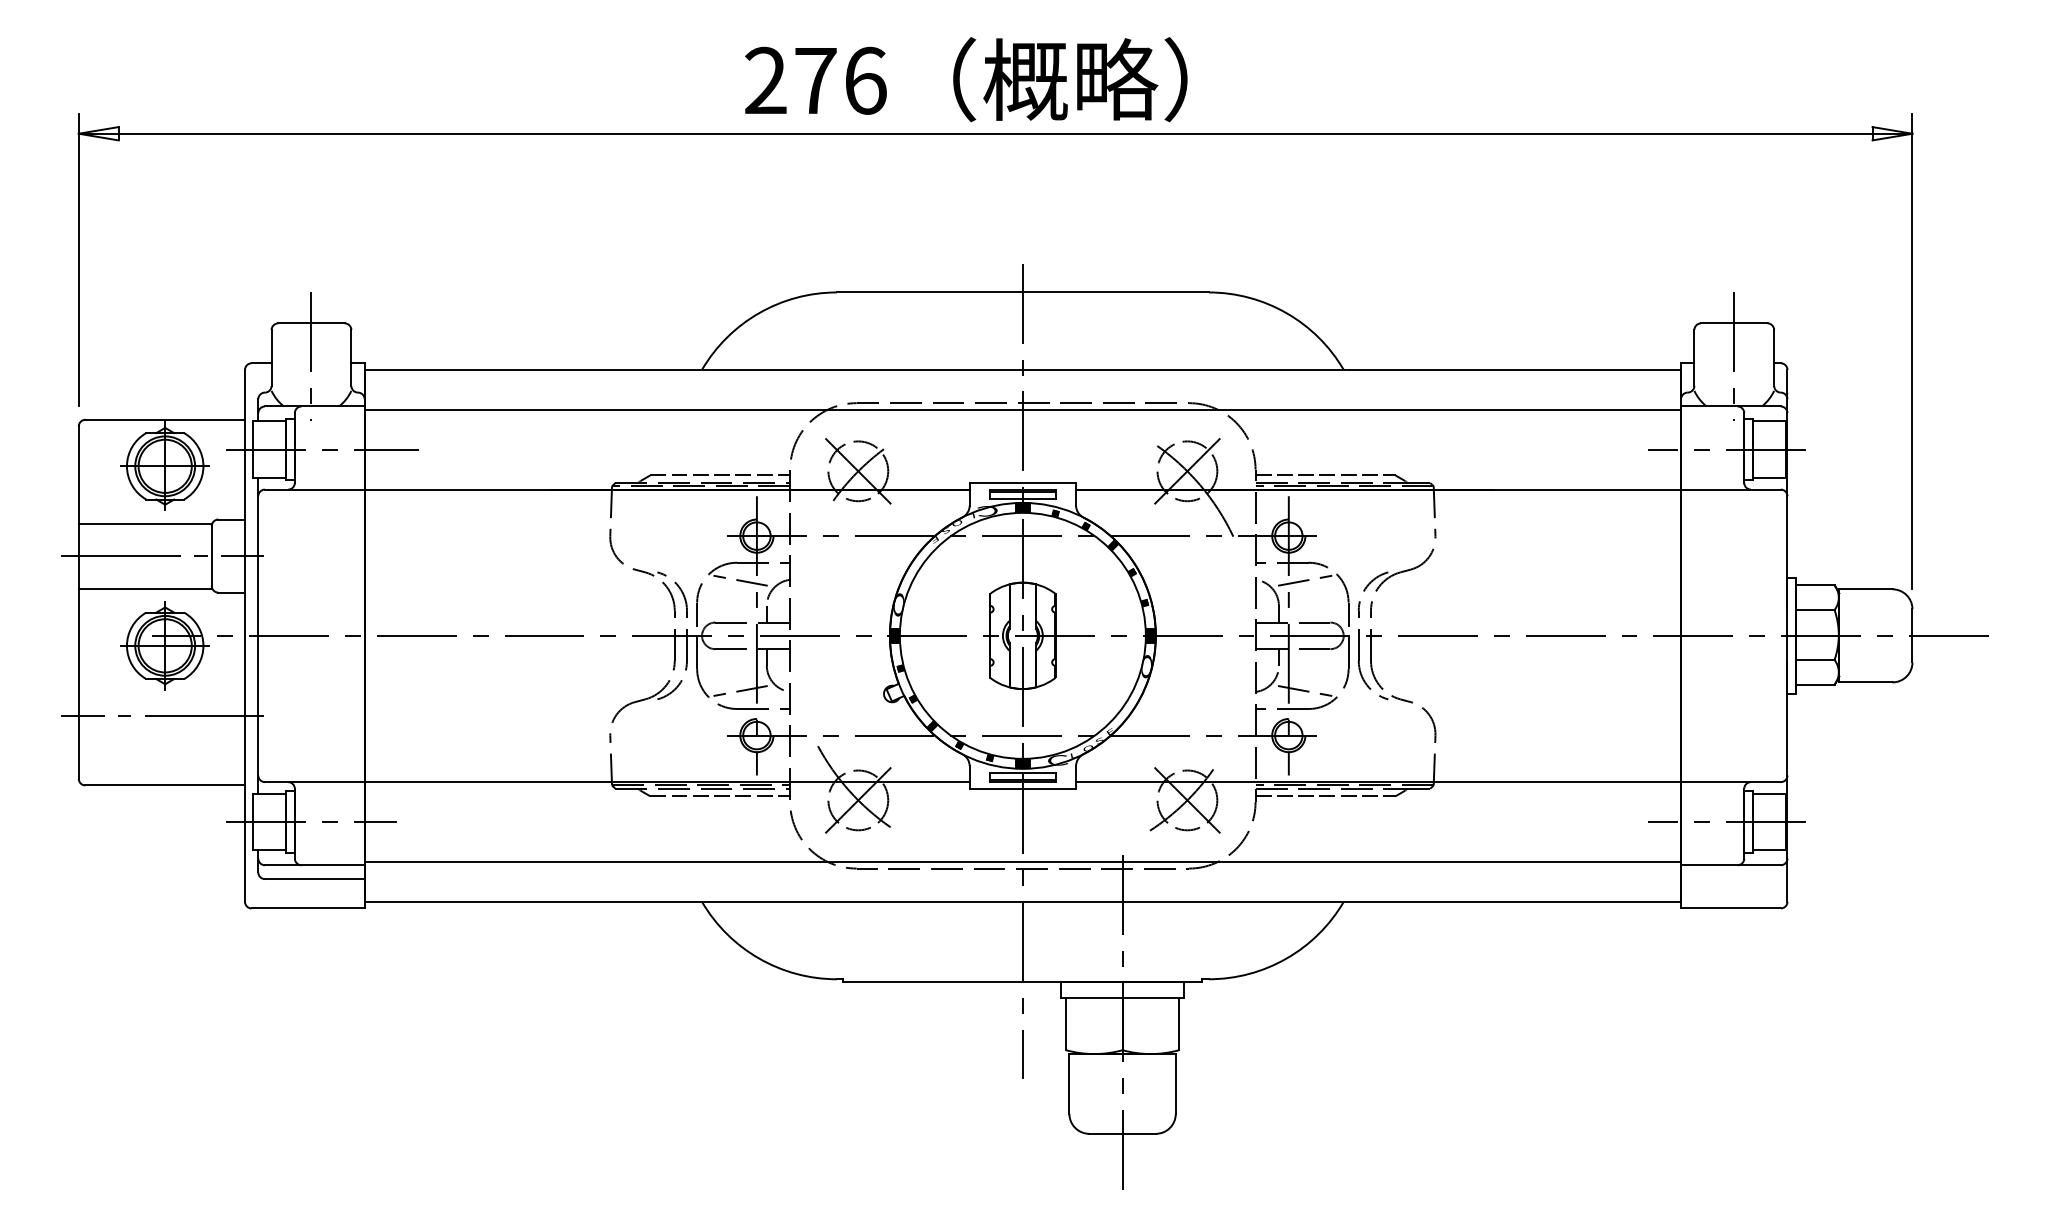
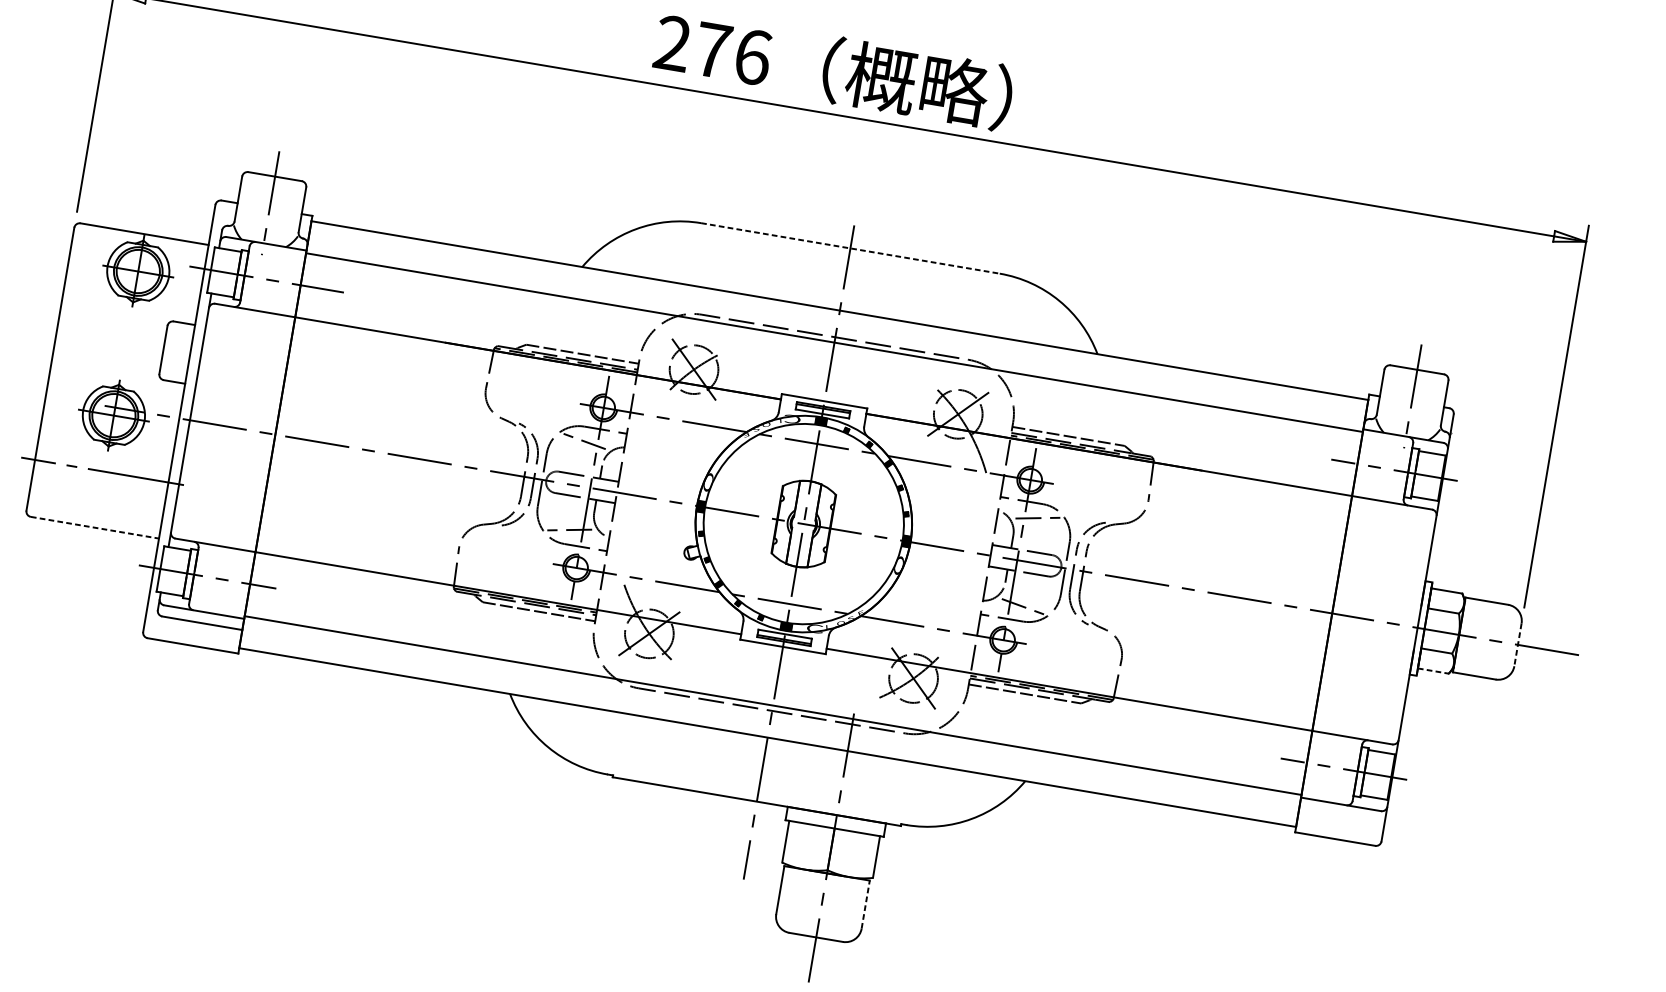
line: (1022, 292) -> (850, 248), solid -> dashed
line: (145, 523) -> (114, 314), removed
line: (162, 556) -> (123, 343), removed
line: (145, 588) -> (105, 366), removed
line: (1912, 635) -> (1518, 644), solid -> dashed
line: (1815, 684) -> (1433, 670), solid -> dashed
line: (165, 785) -> (95, 527), solid -> dashed
line: (1175, 1083) -> (865, 904), solid -> dashed

